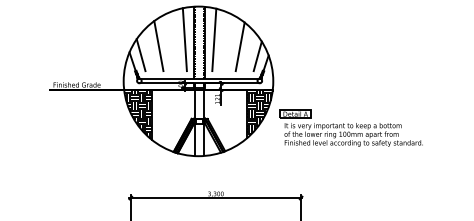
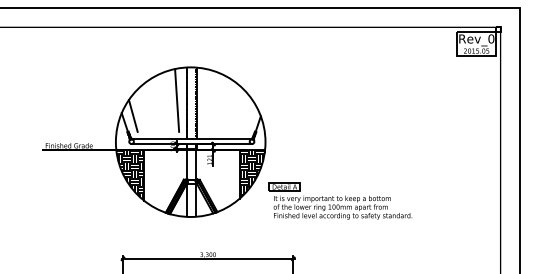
line: (214, 39) -> (206, 100), removed
line: (158, 45) -> (150, 106), removed
line: (240, 46) -> (232, 107), removed
line: (257, 55) -> (249, 116), removed
part: (351, 127) -> (340, 200), moved

